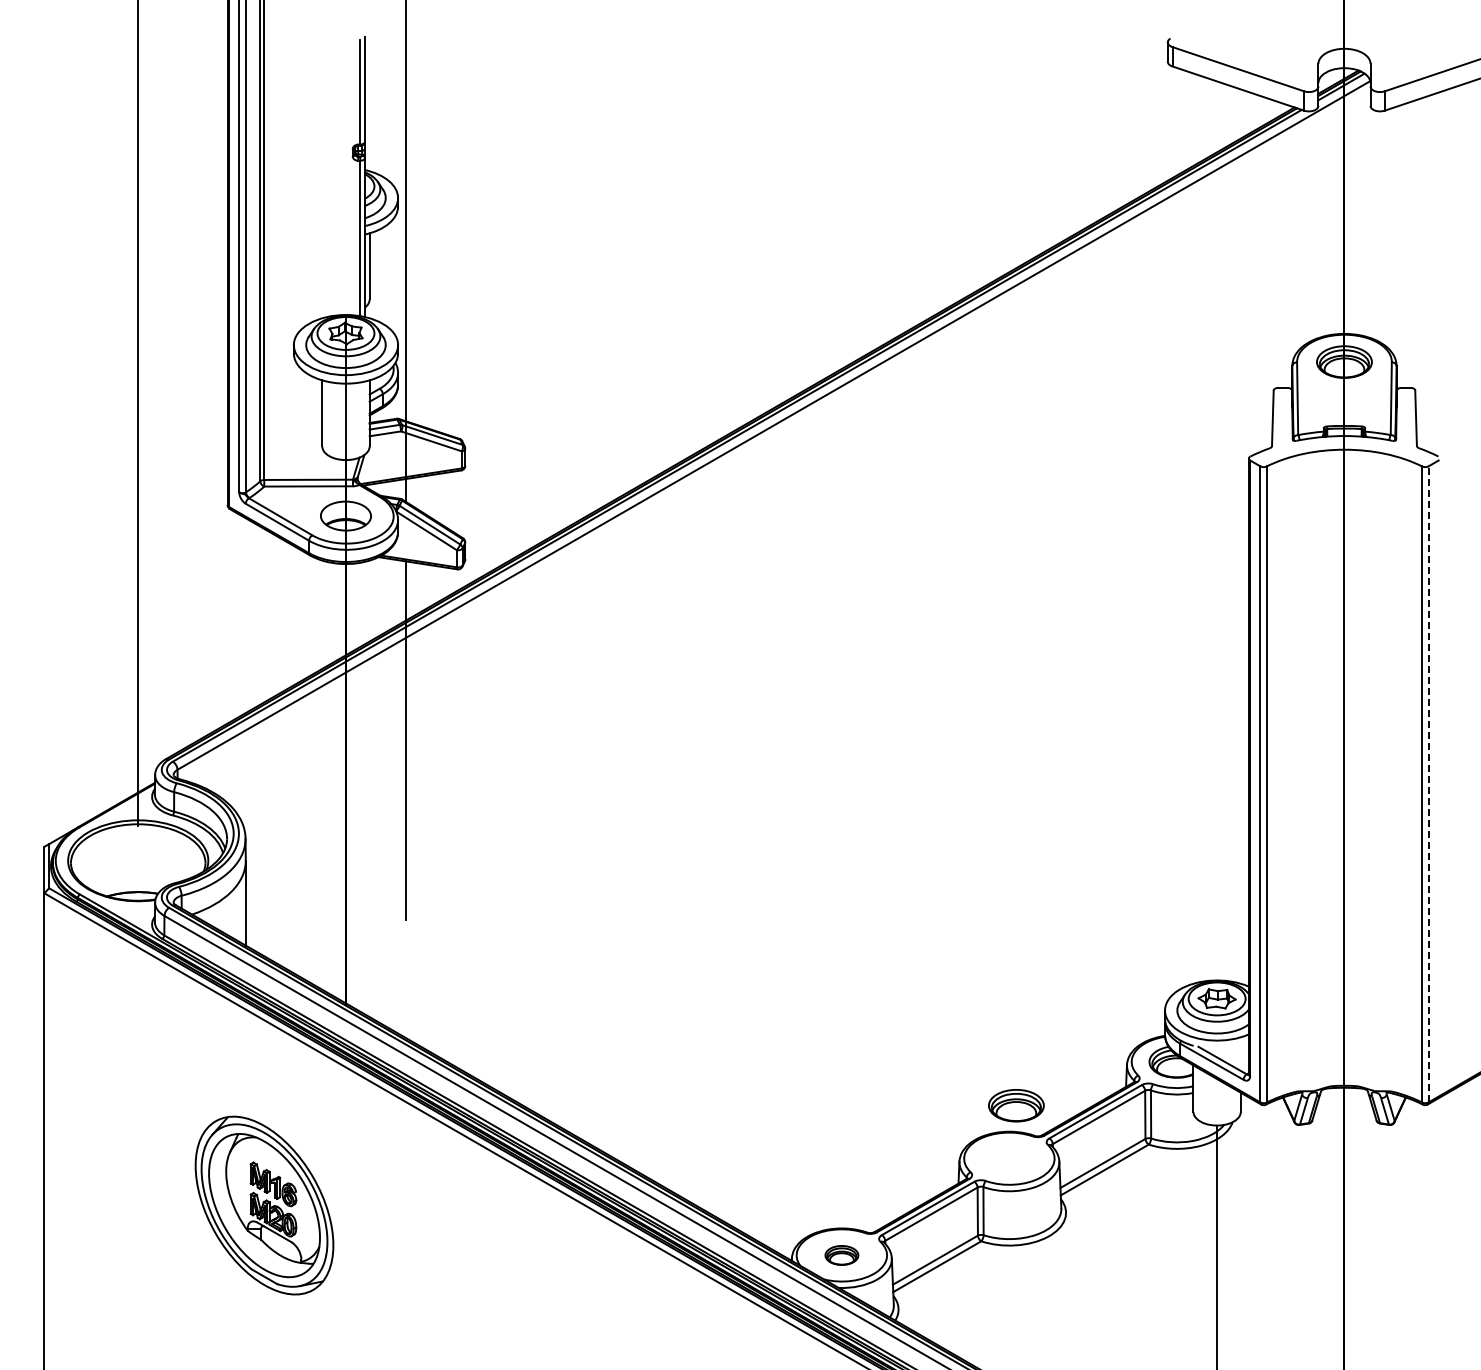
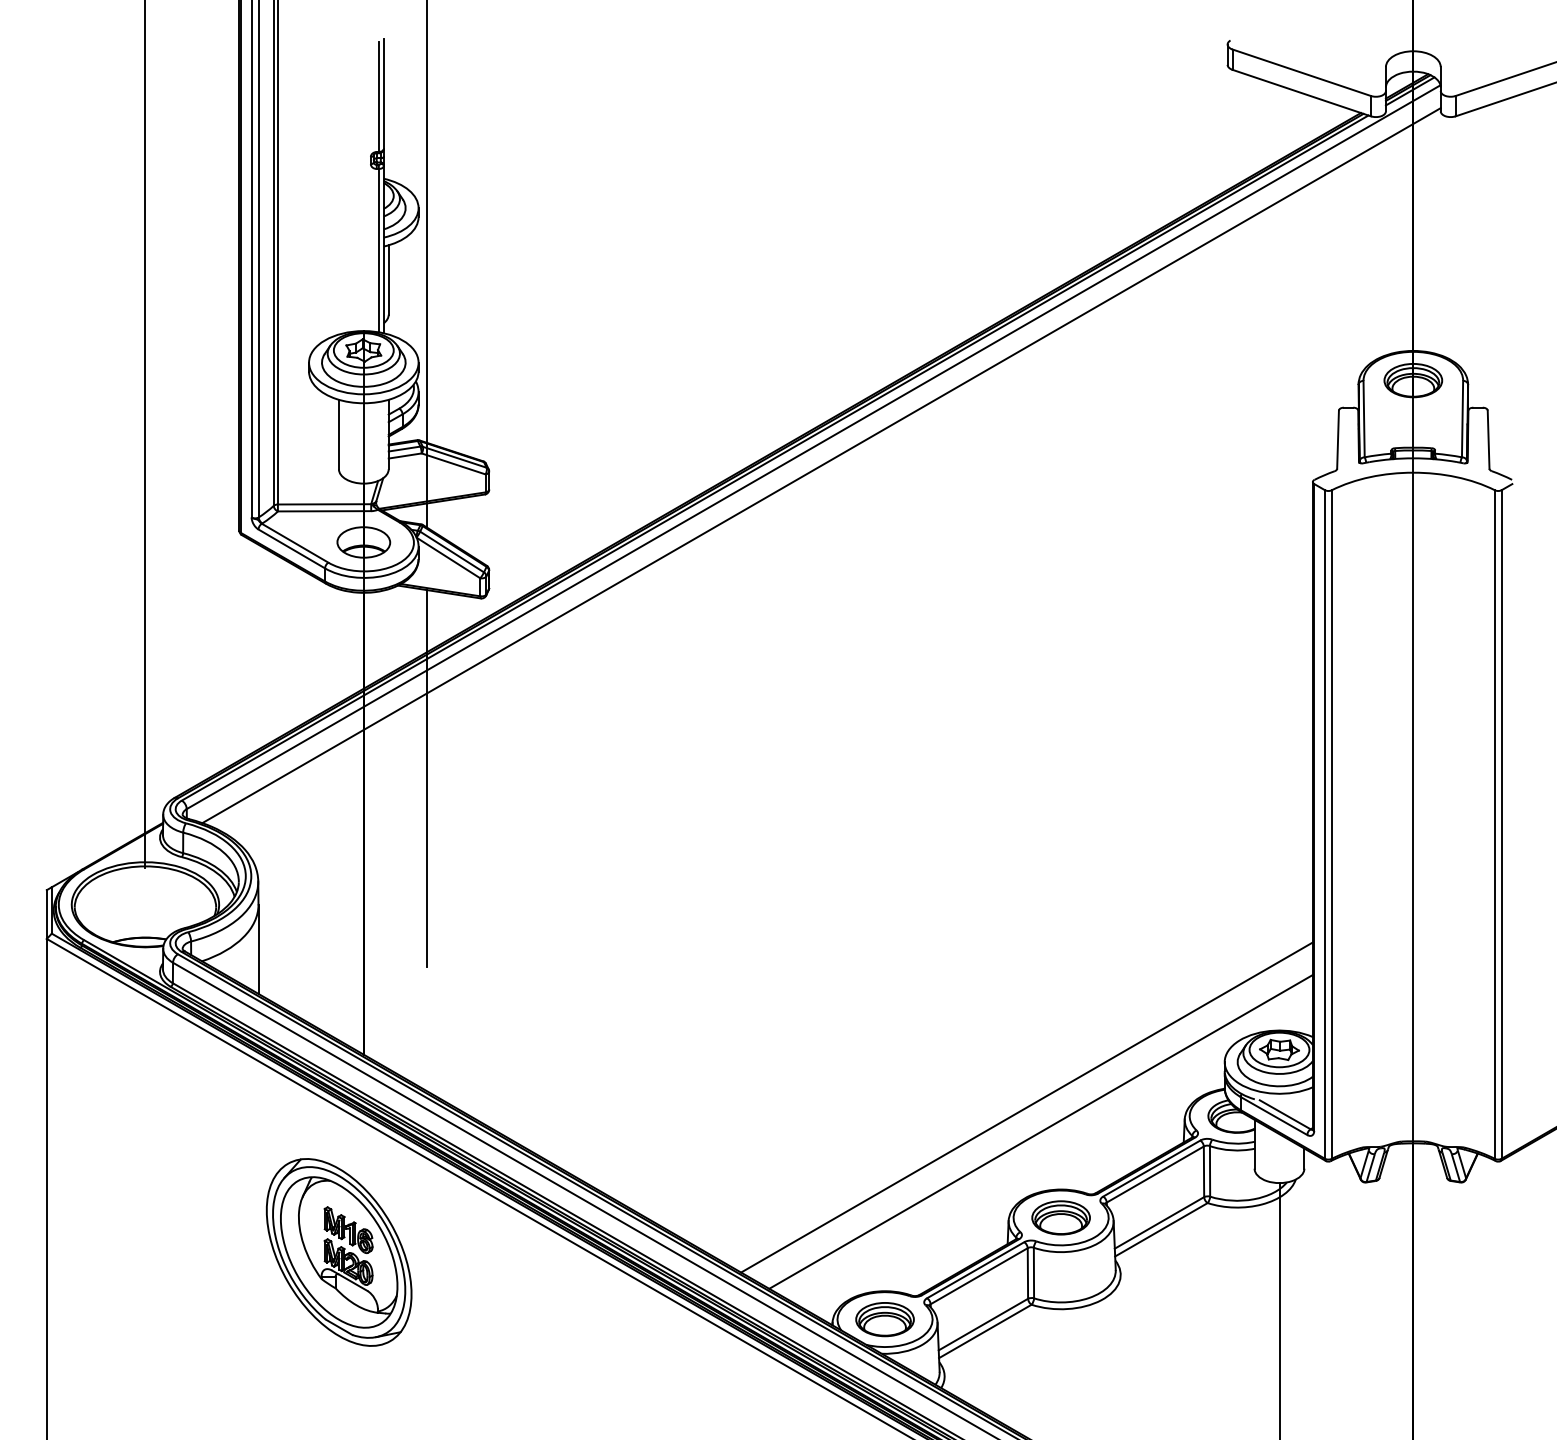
line: (781, 442) -> (821, 465), added
line: (1428, 783) -> (1501, 823), dashed -> solid
line: (976, 1053) -> (1026, 1107), added
line: (989, 1076) -> (1040, 1131), added
part: (1016, 1105) -> (1061, 1217), moved
part: (264, 1205) -> (339, 1252), moved
part: (841, 1255) -> (884, 1319), size x1.67

